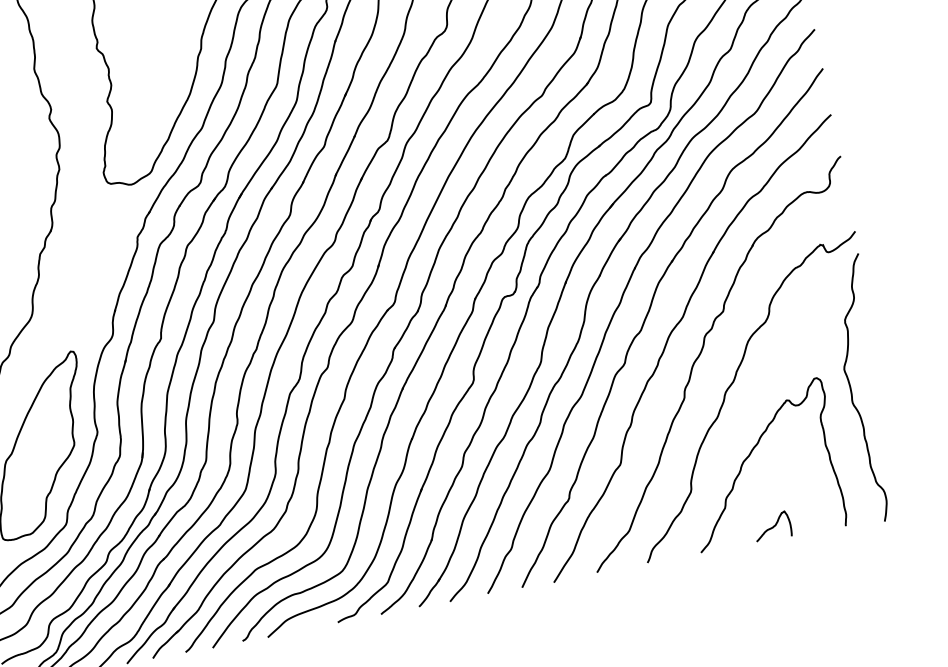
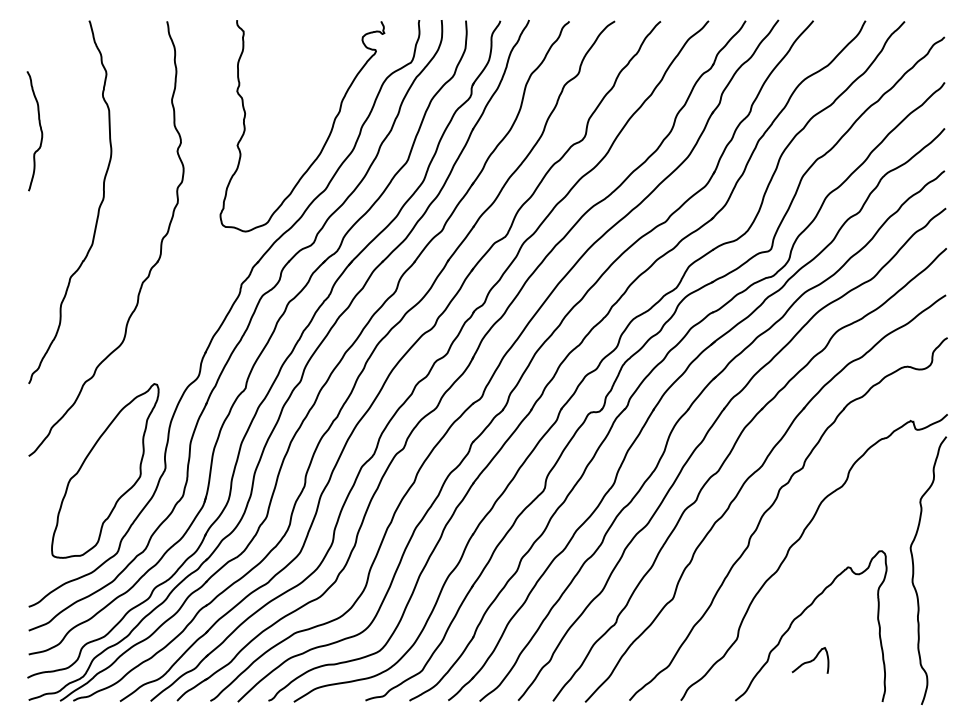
curve: (772, 526) -> (810, 660), moved

